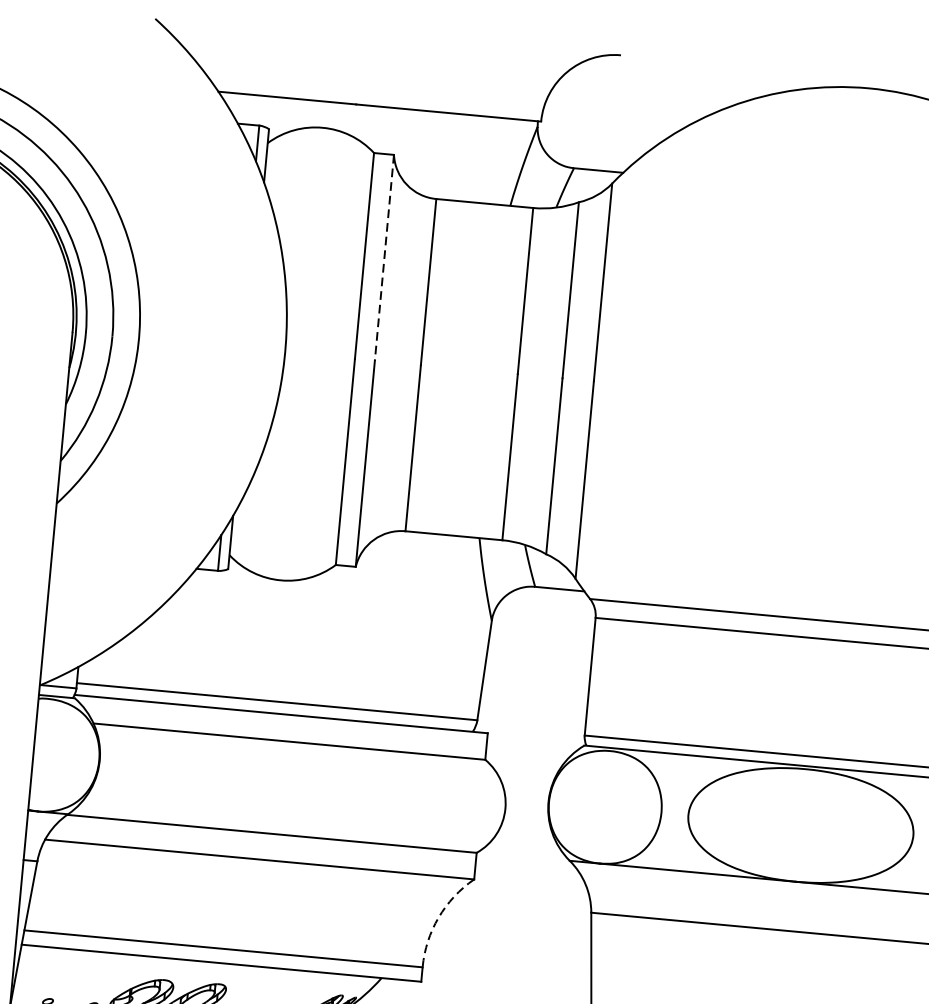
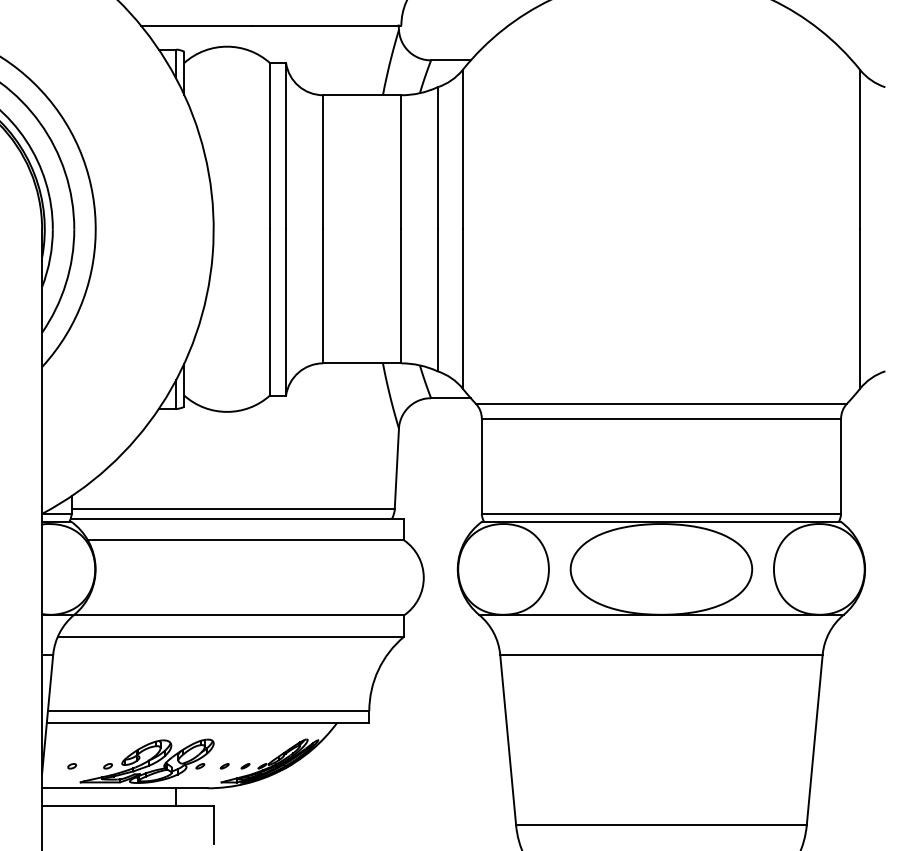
line: (384, 258) -> (286, 146), dashed -> solid
arc: (438, 918) -> (378, 670), dashed -> solid

